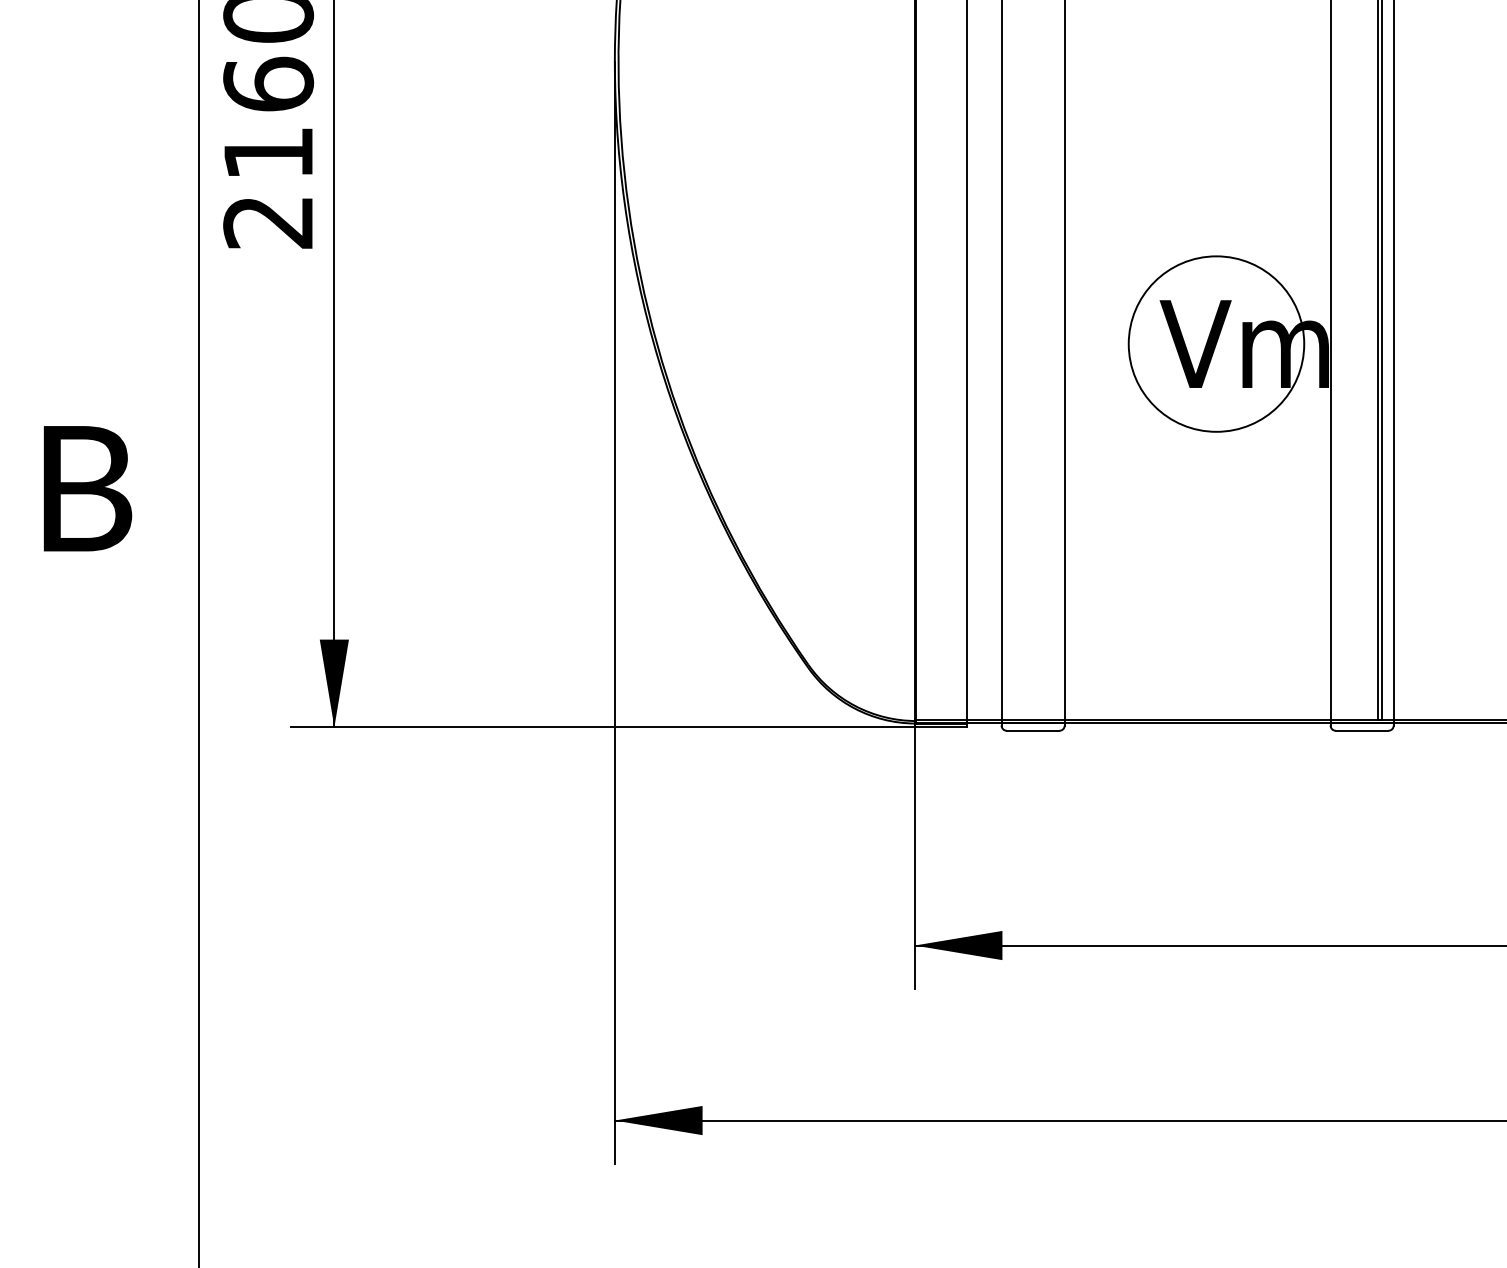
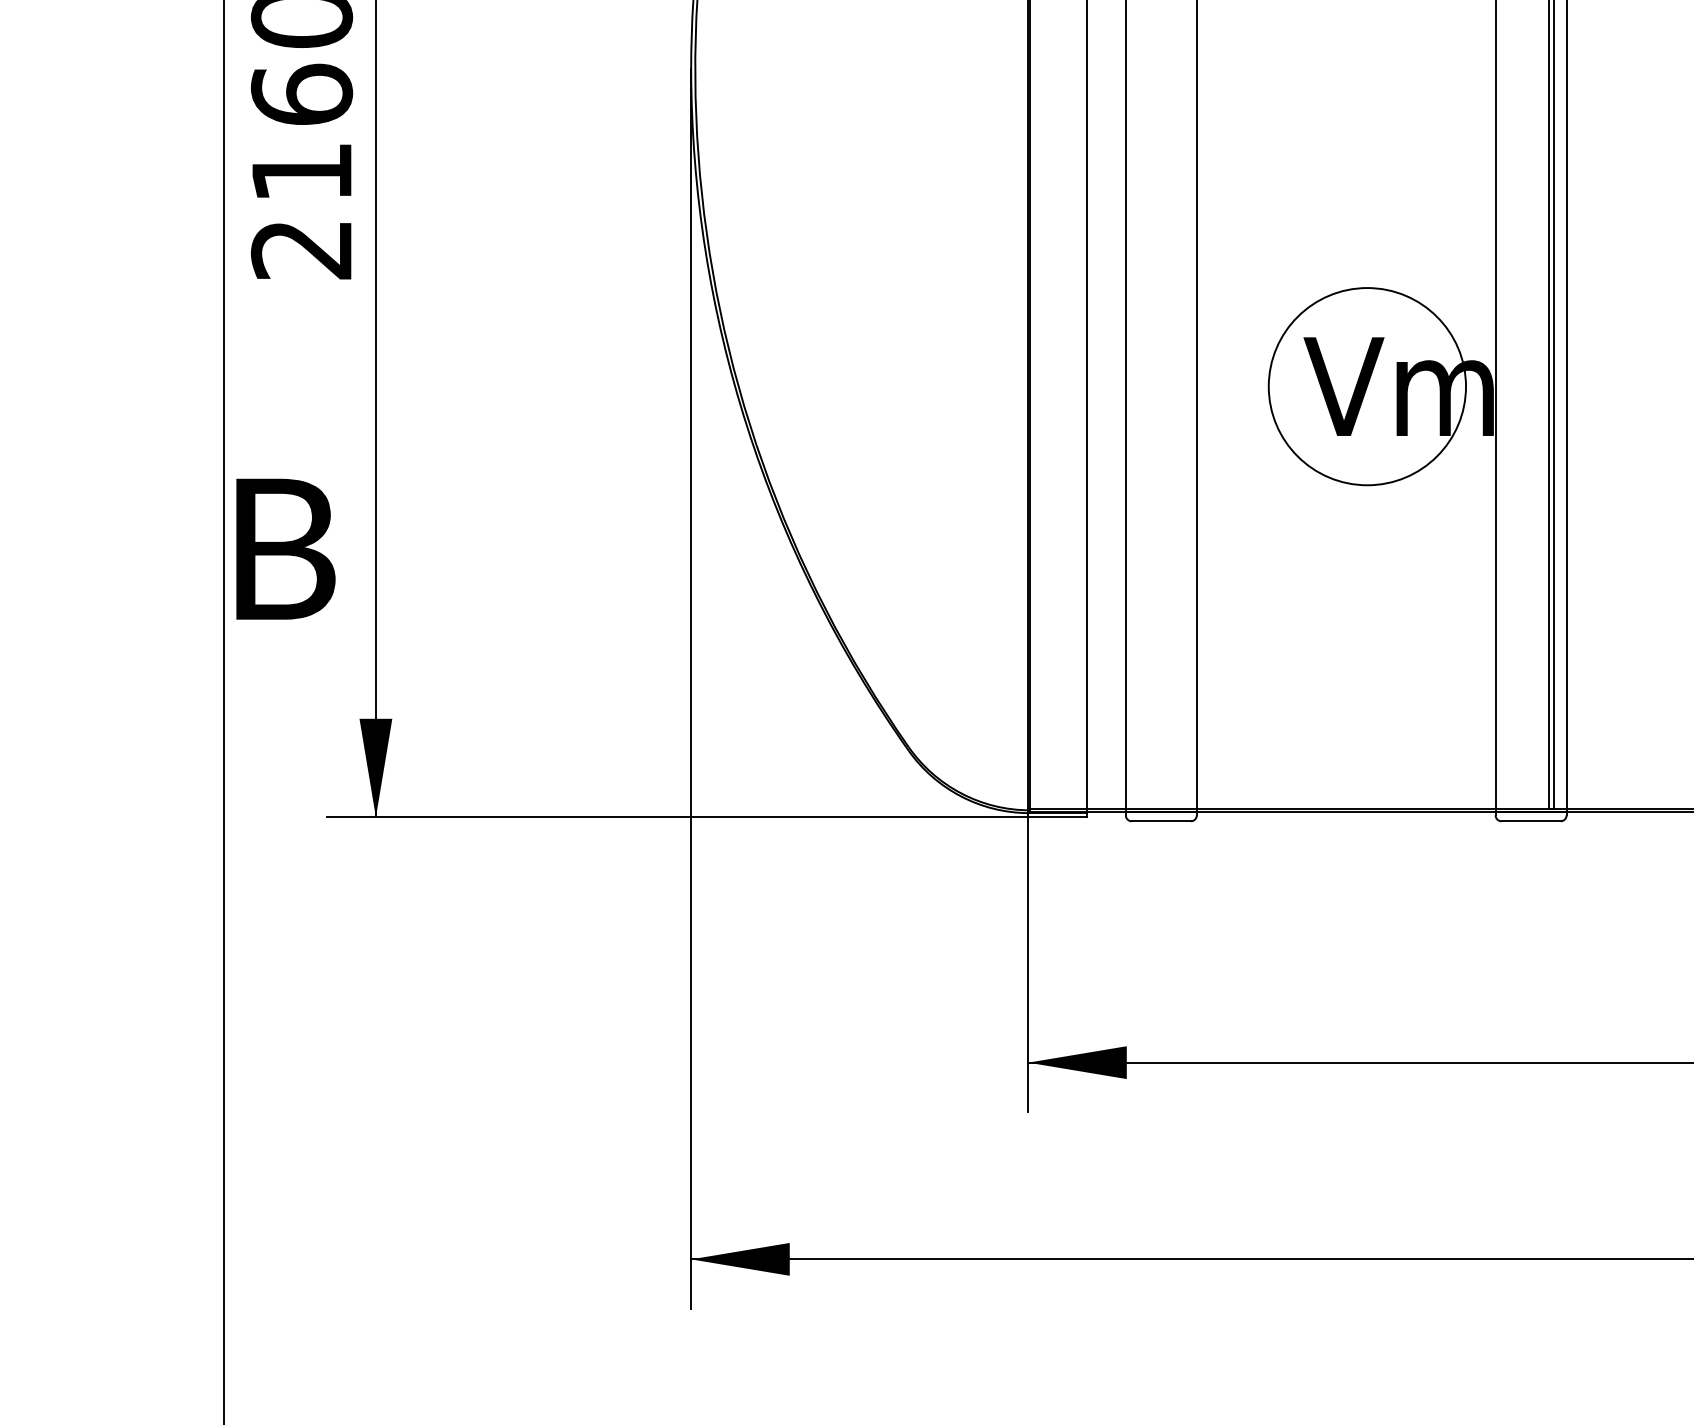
text: (87, 488) -> (285, 548), moved

